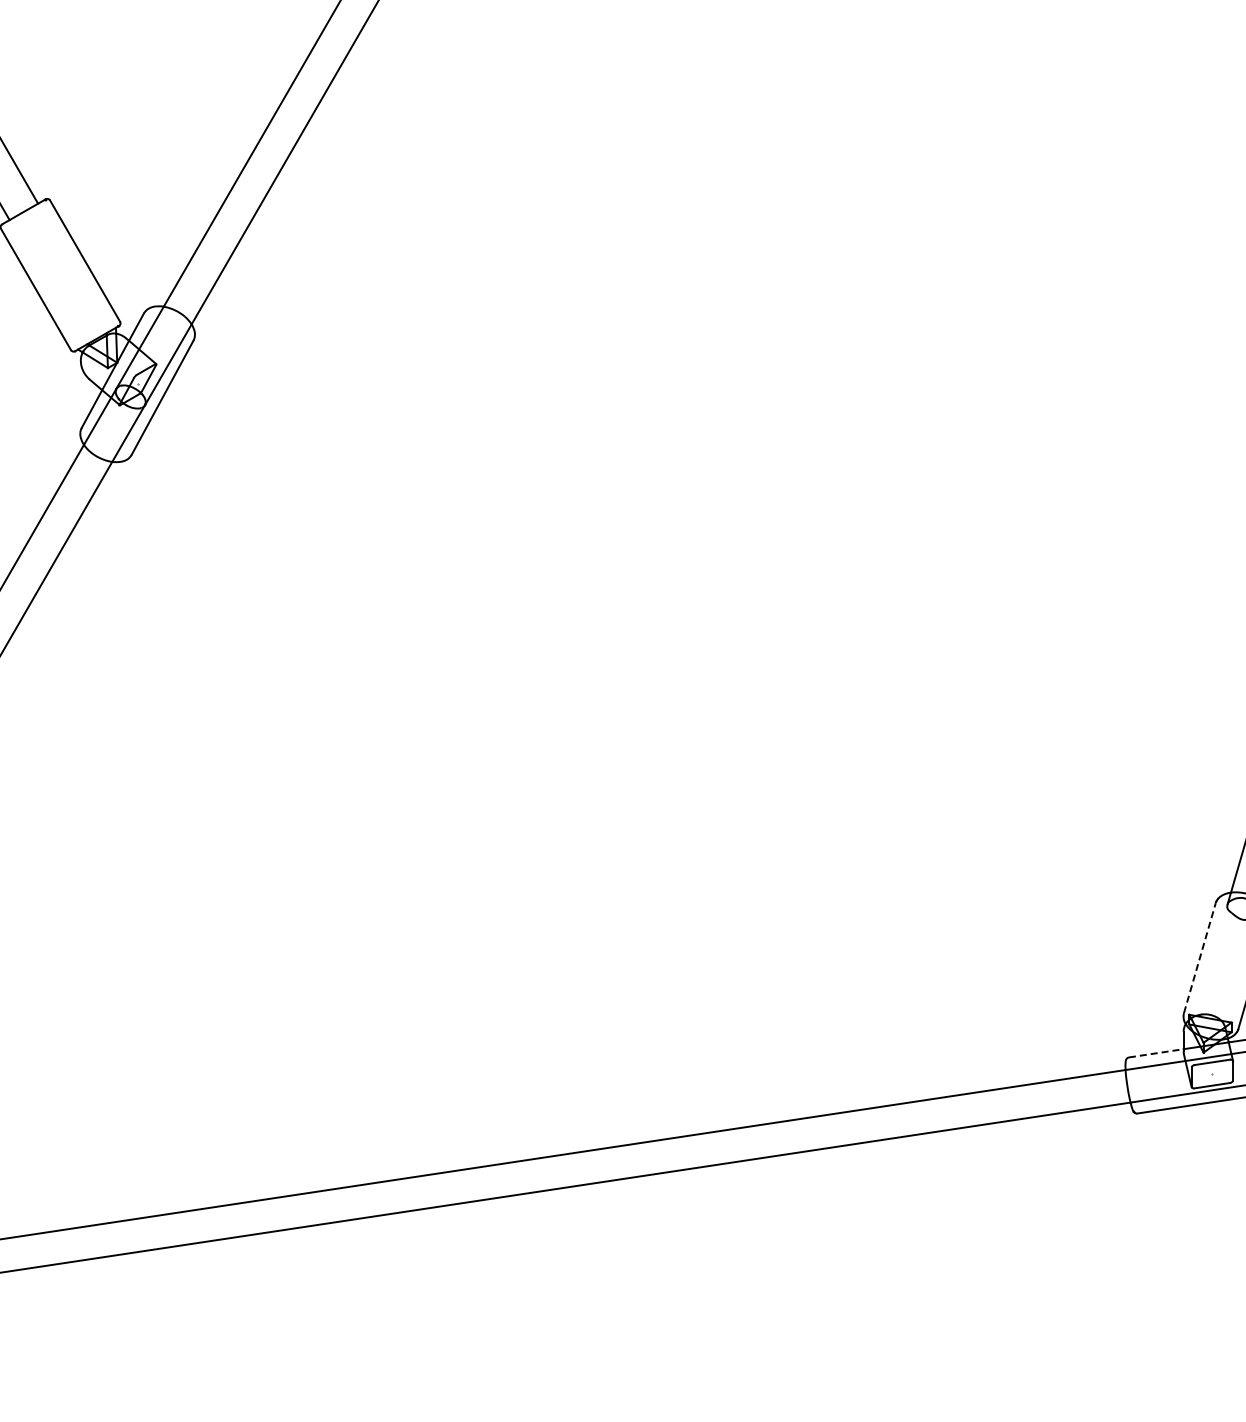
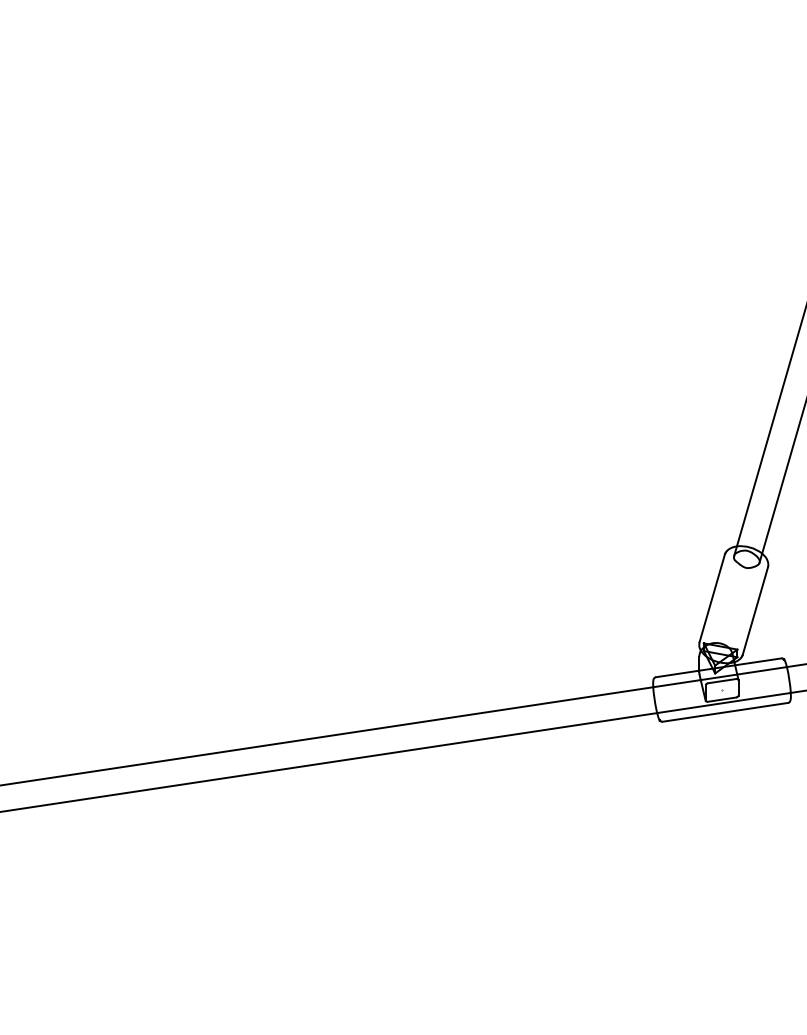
line: (1200, 957) -> (712, 597), dashed -> solid
line: (1156, 1053) -> (677, 674), dashed -> solid

